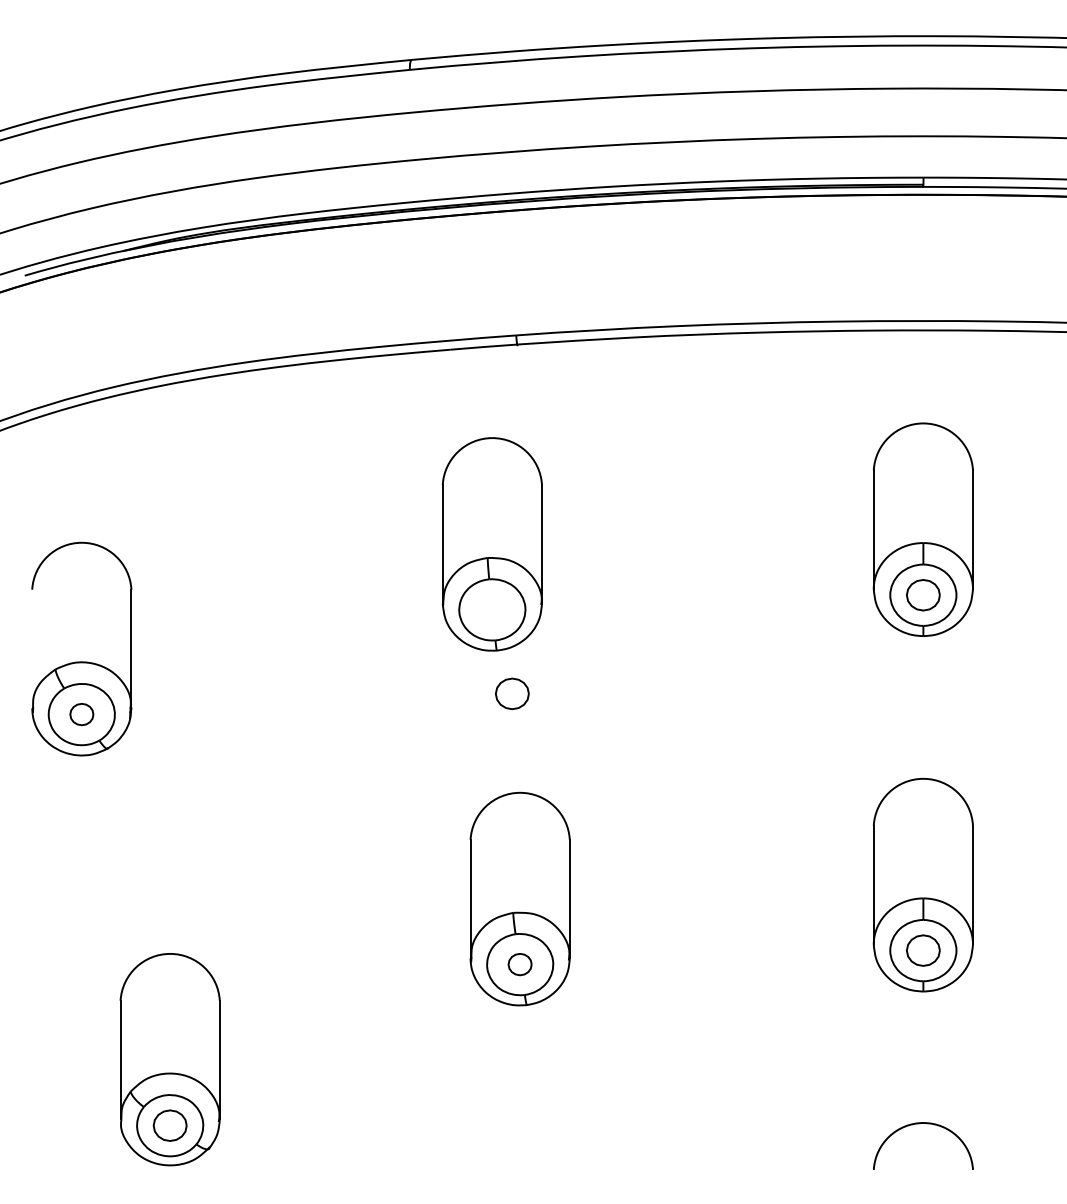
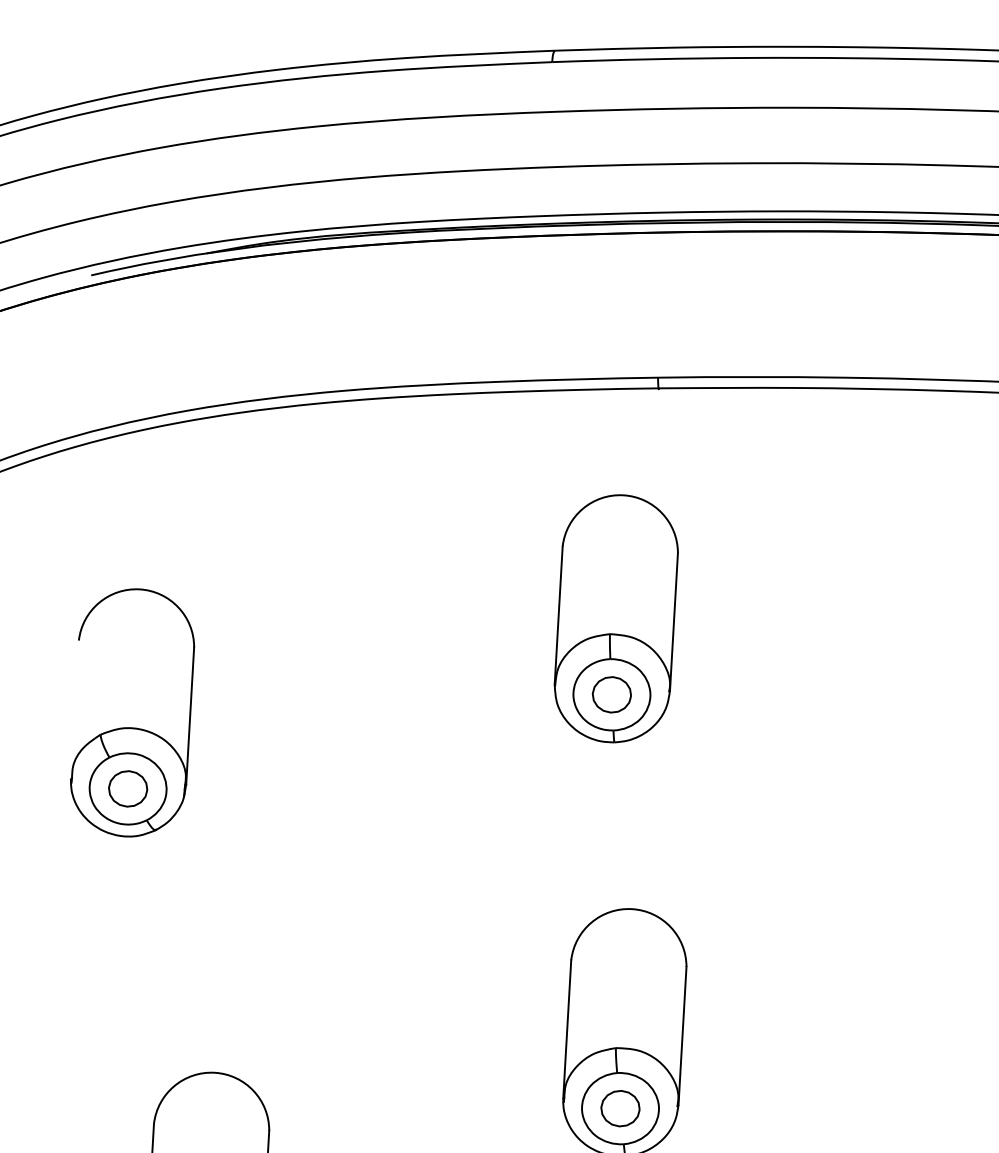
part: (512, 693) -> (612, 694), moved
part: (81, 714) -> (127, 788), size x1.43
part: (519, 964) -> (619, 1108), size x1.43

